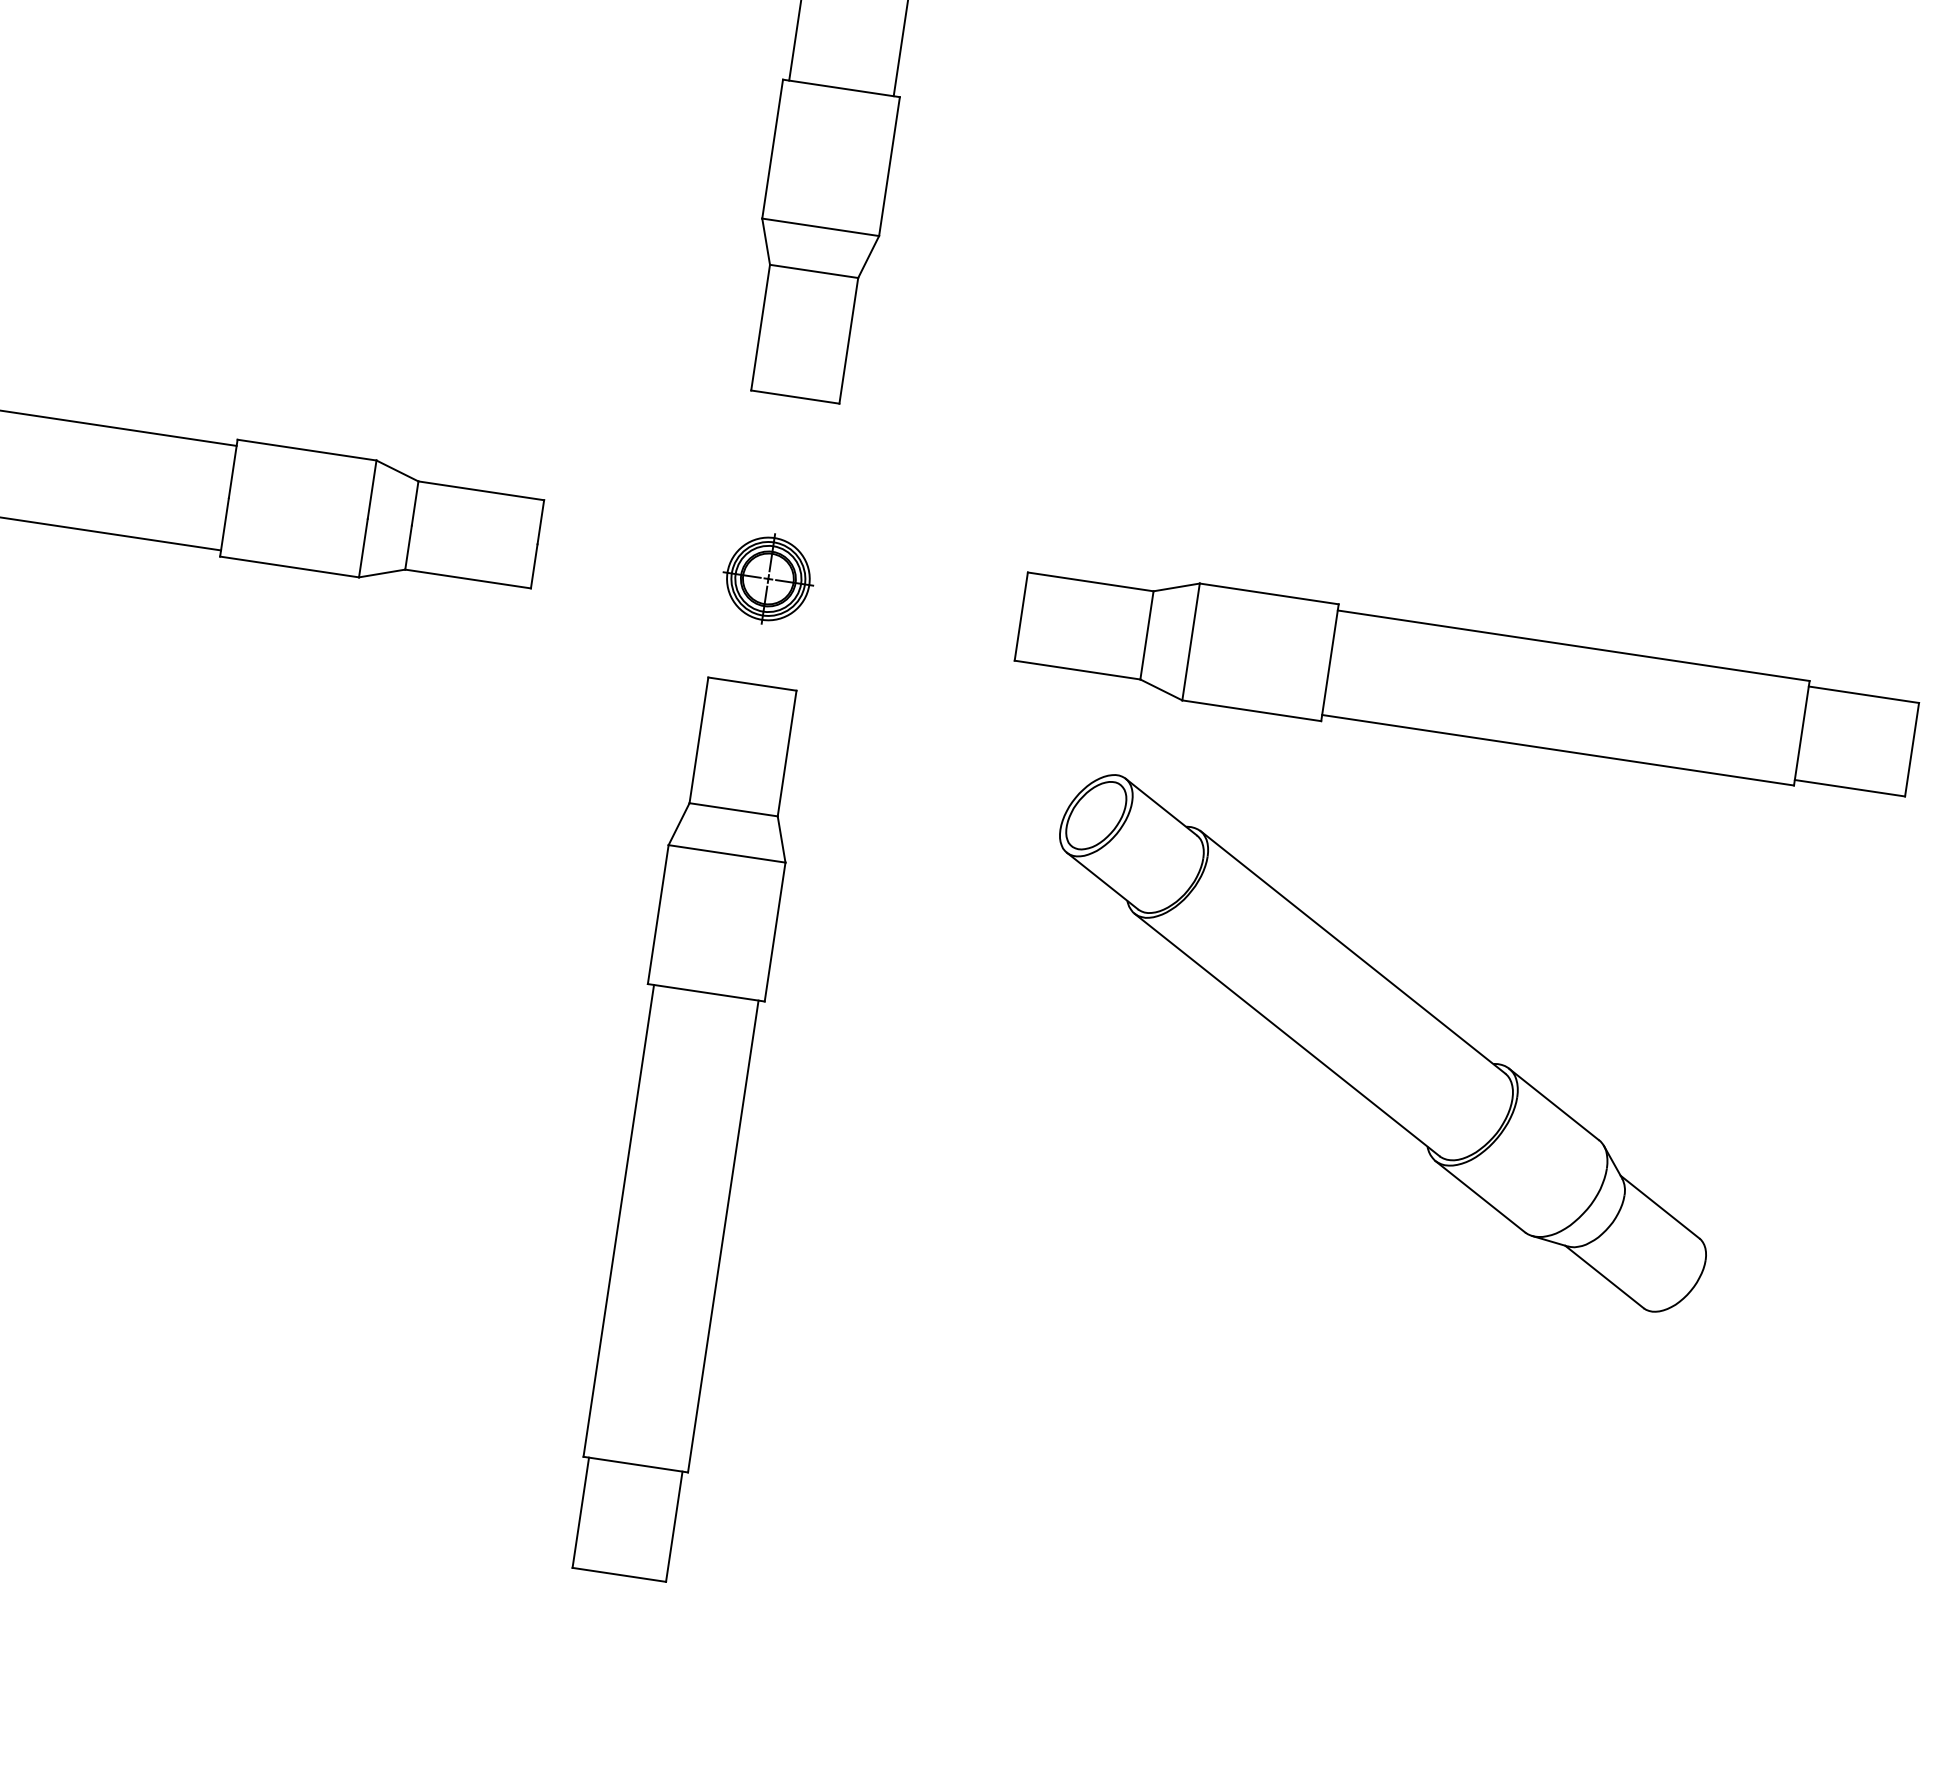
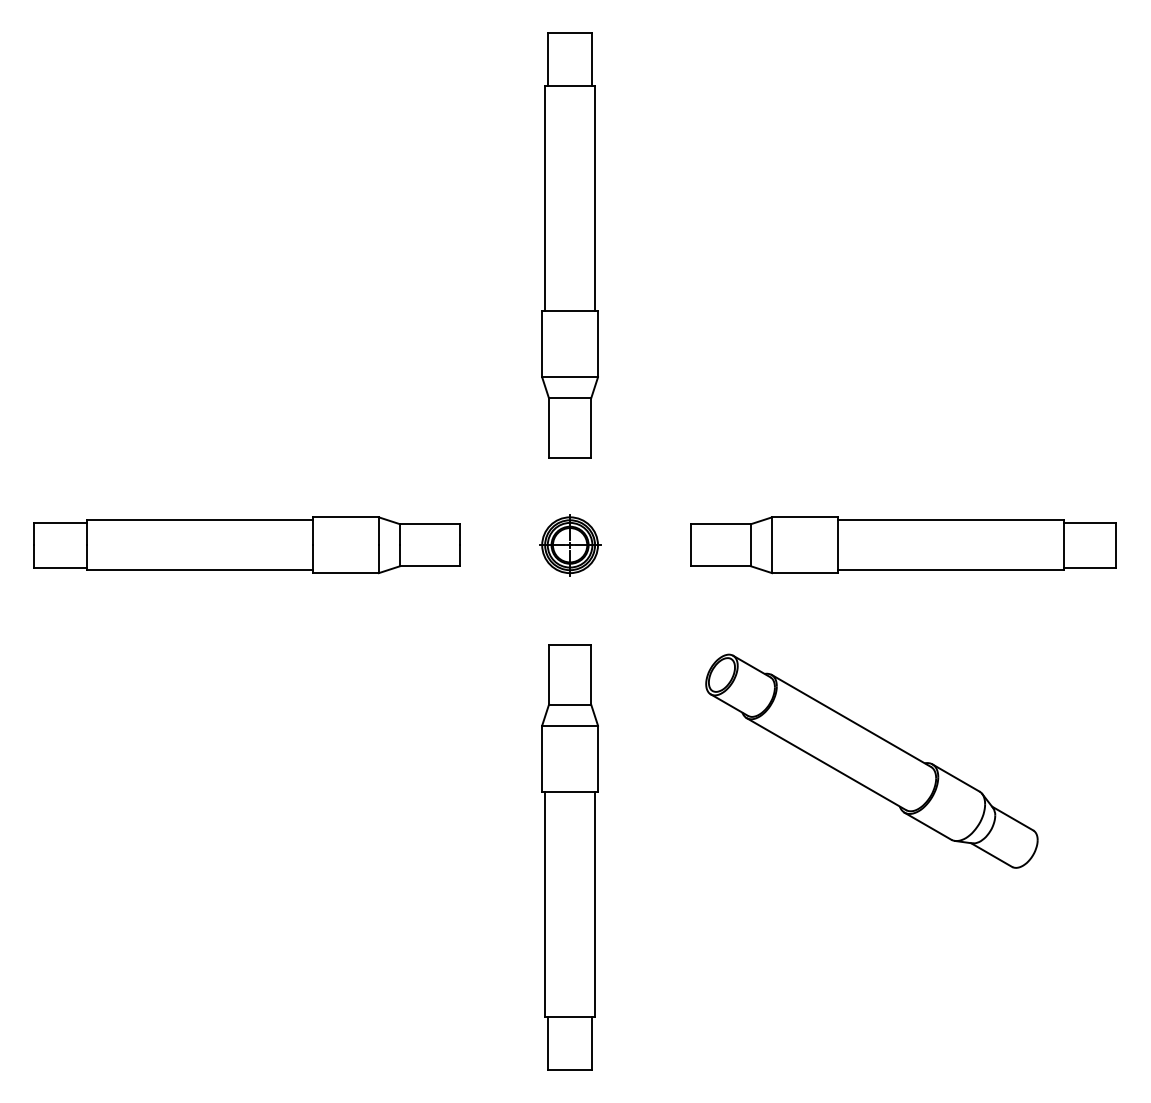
part: (768, 579) -> (570, 545), size x1.43
part: (1382, 1041) -> (871, 760), moved
part: (684, 1129) -> (569, 857), moved

